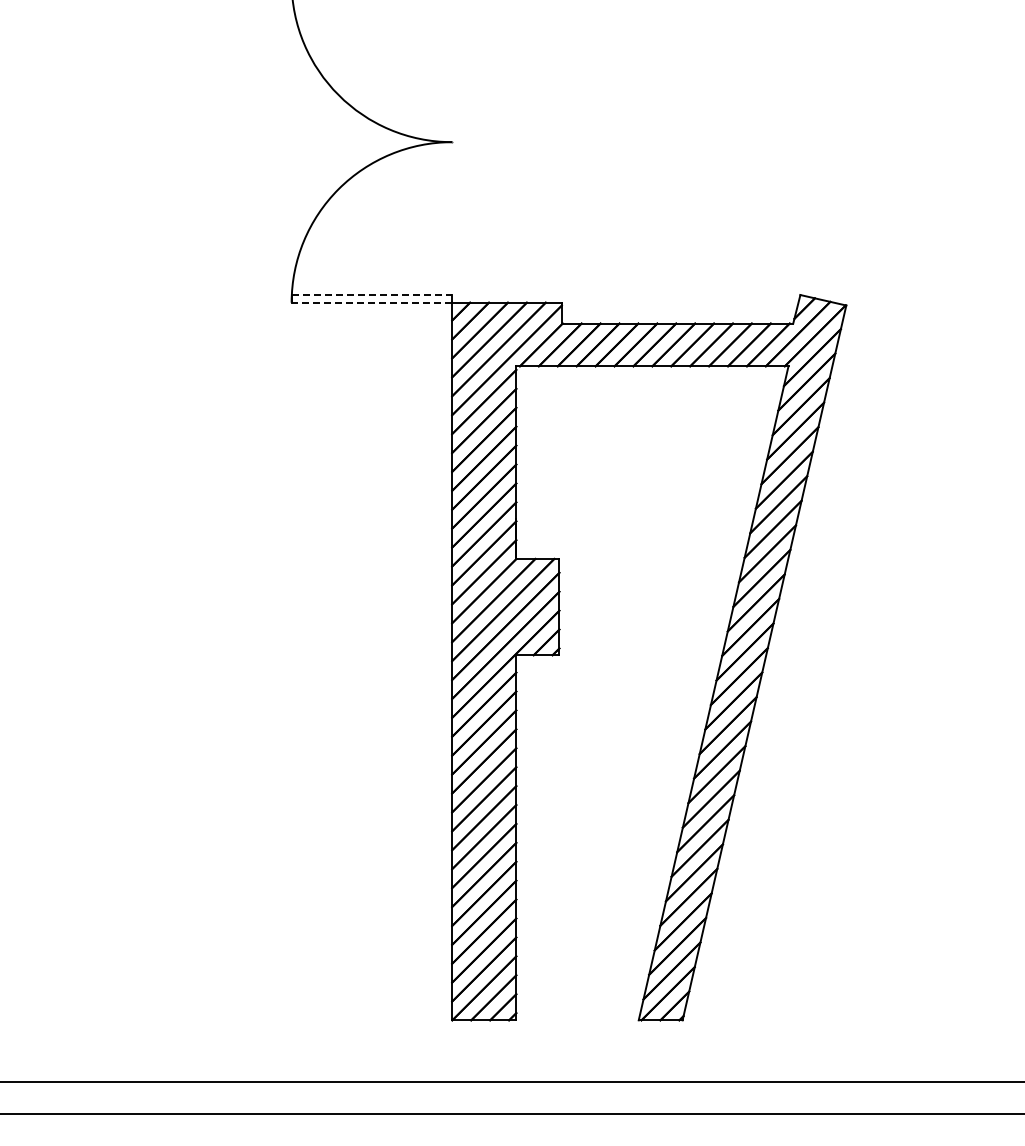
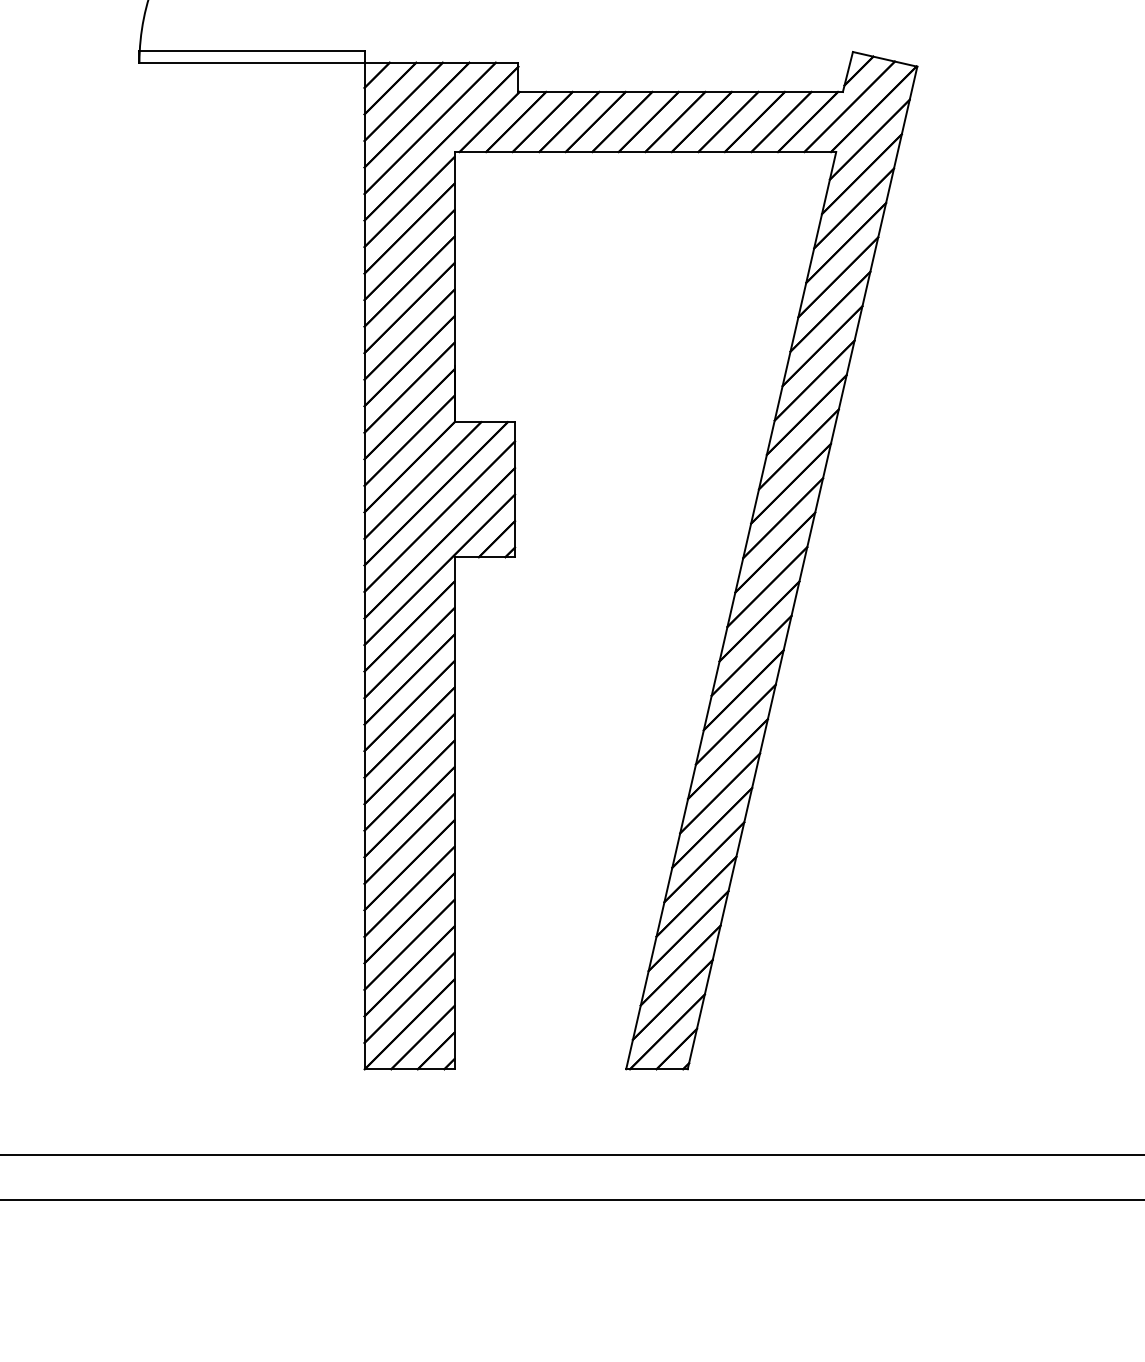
line: (372, 294) -> (252, 51), dashed -> solid
line: (371, 302) -> (251, 62), dashed -> solid

